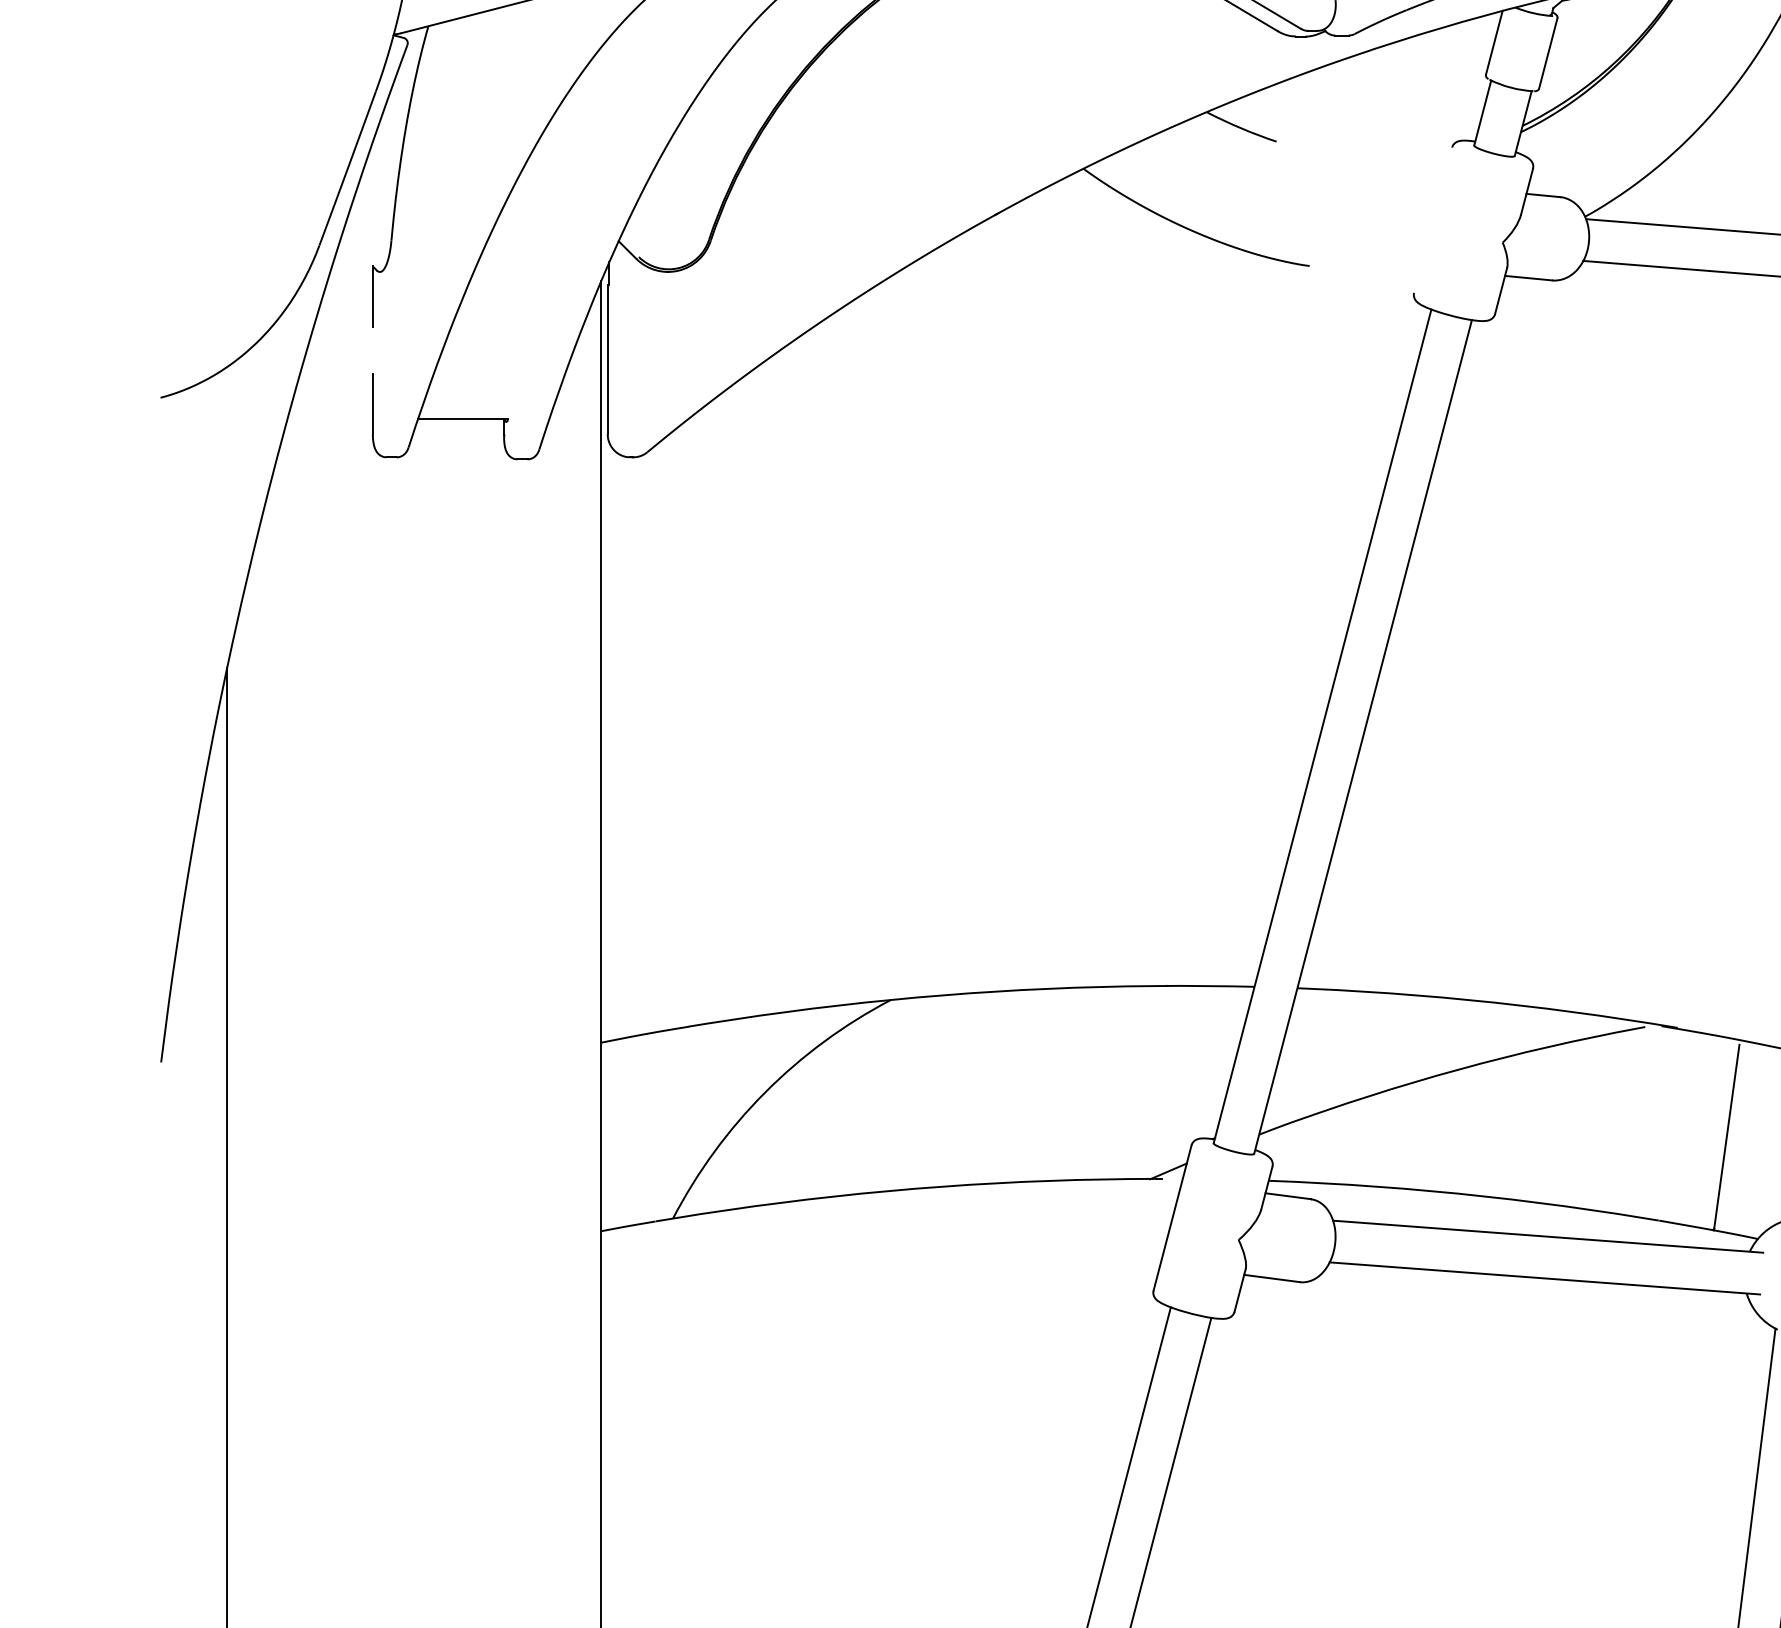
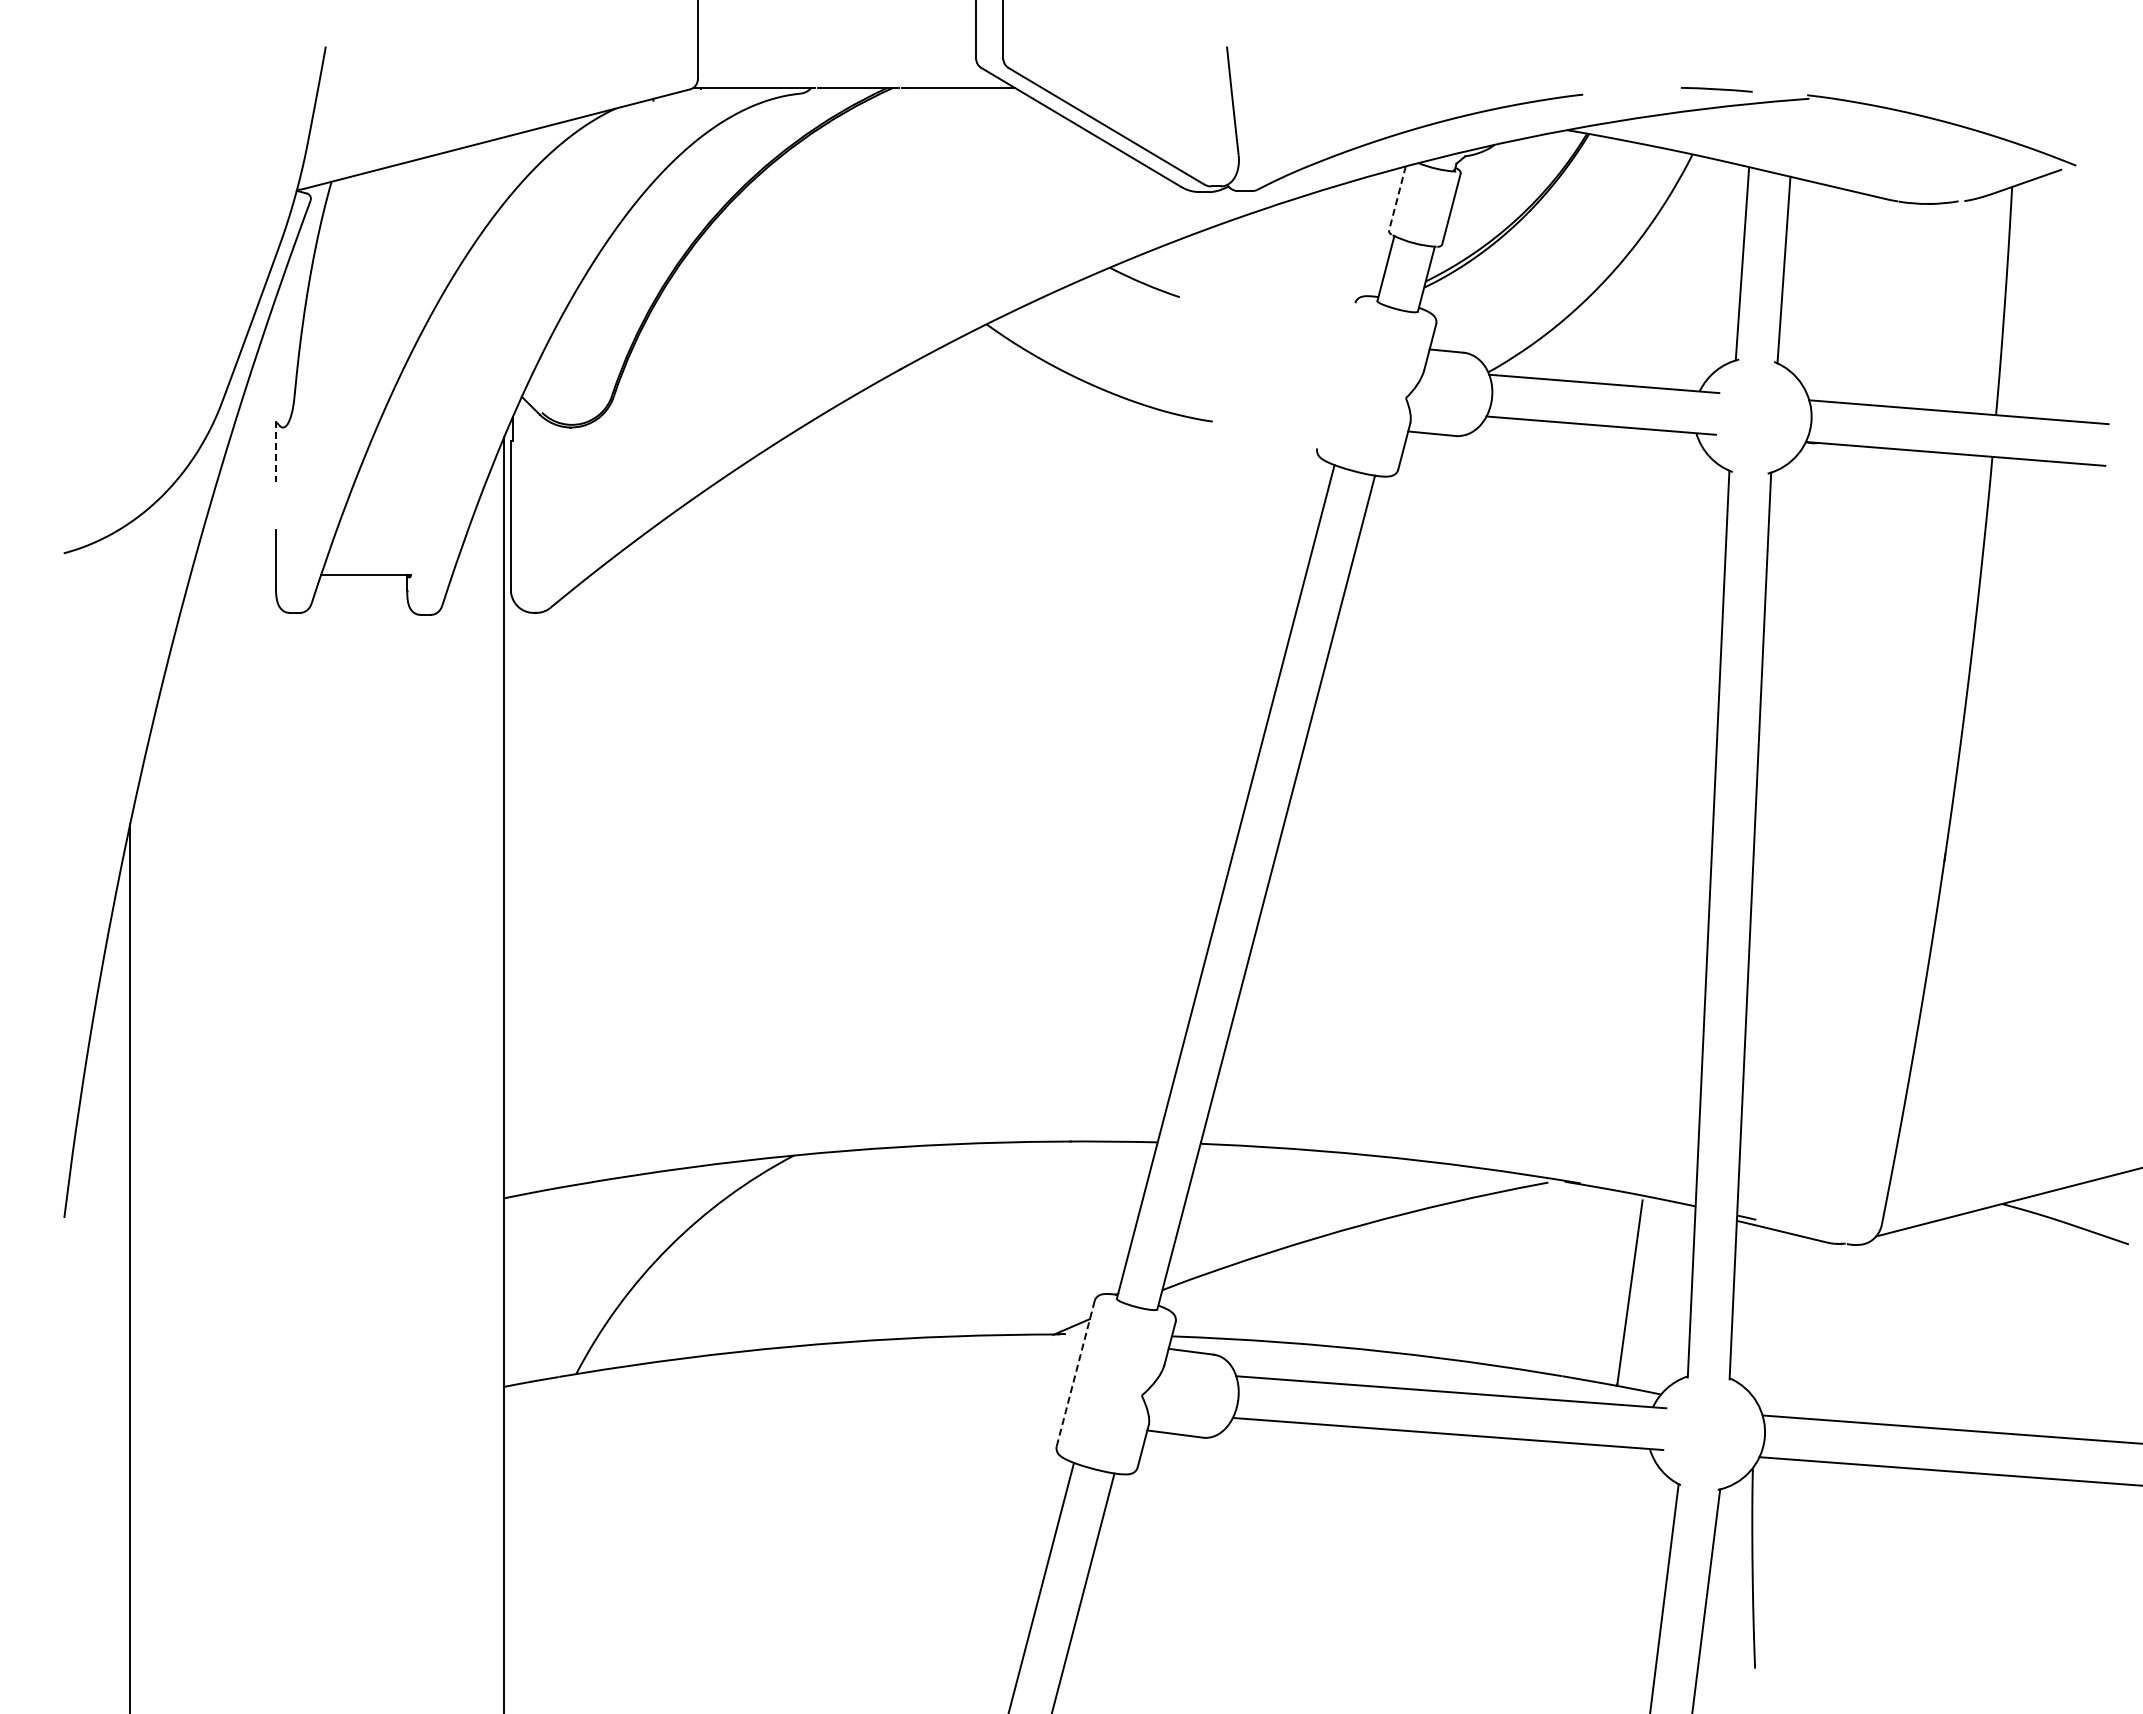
line: (1494, 42) -> (1397, 198), solid -> dashed
line: (373, 296) -> (276, 452), solid -> dashed
line: (1172, 1218) -> (1075, 1374), solid -> dashed

